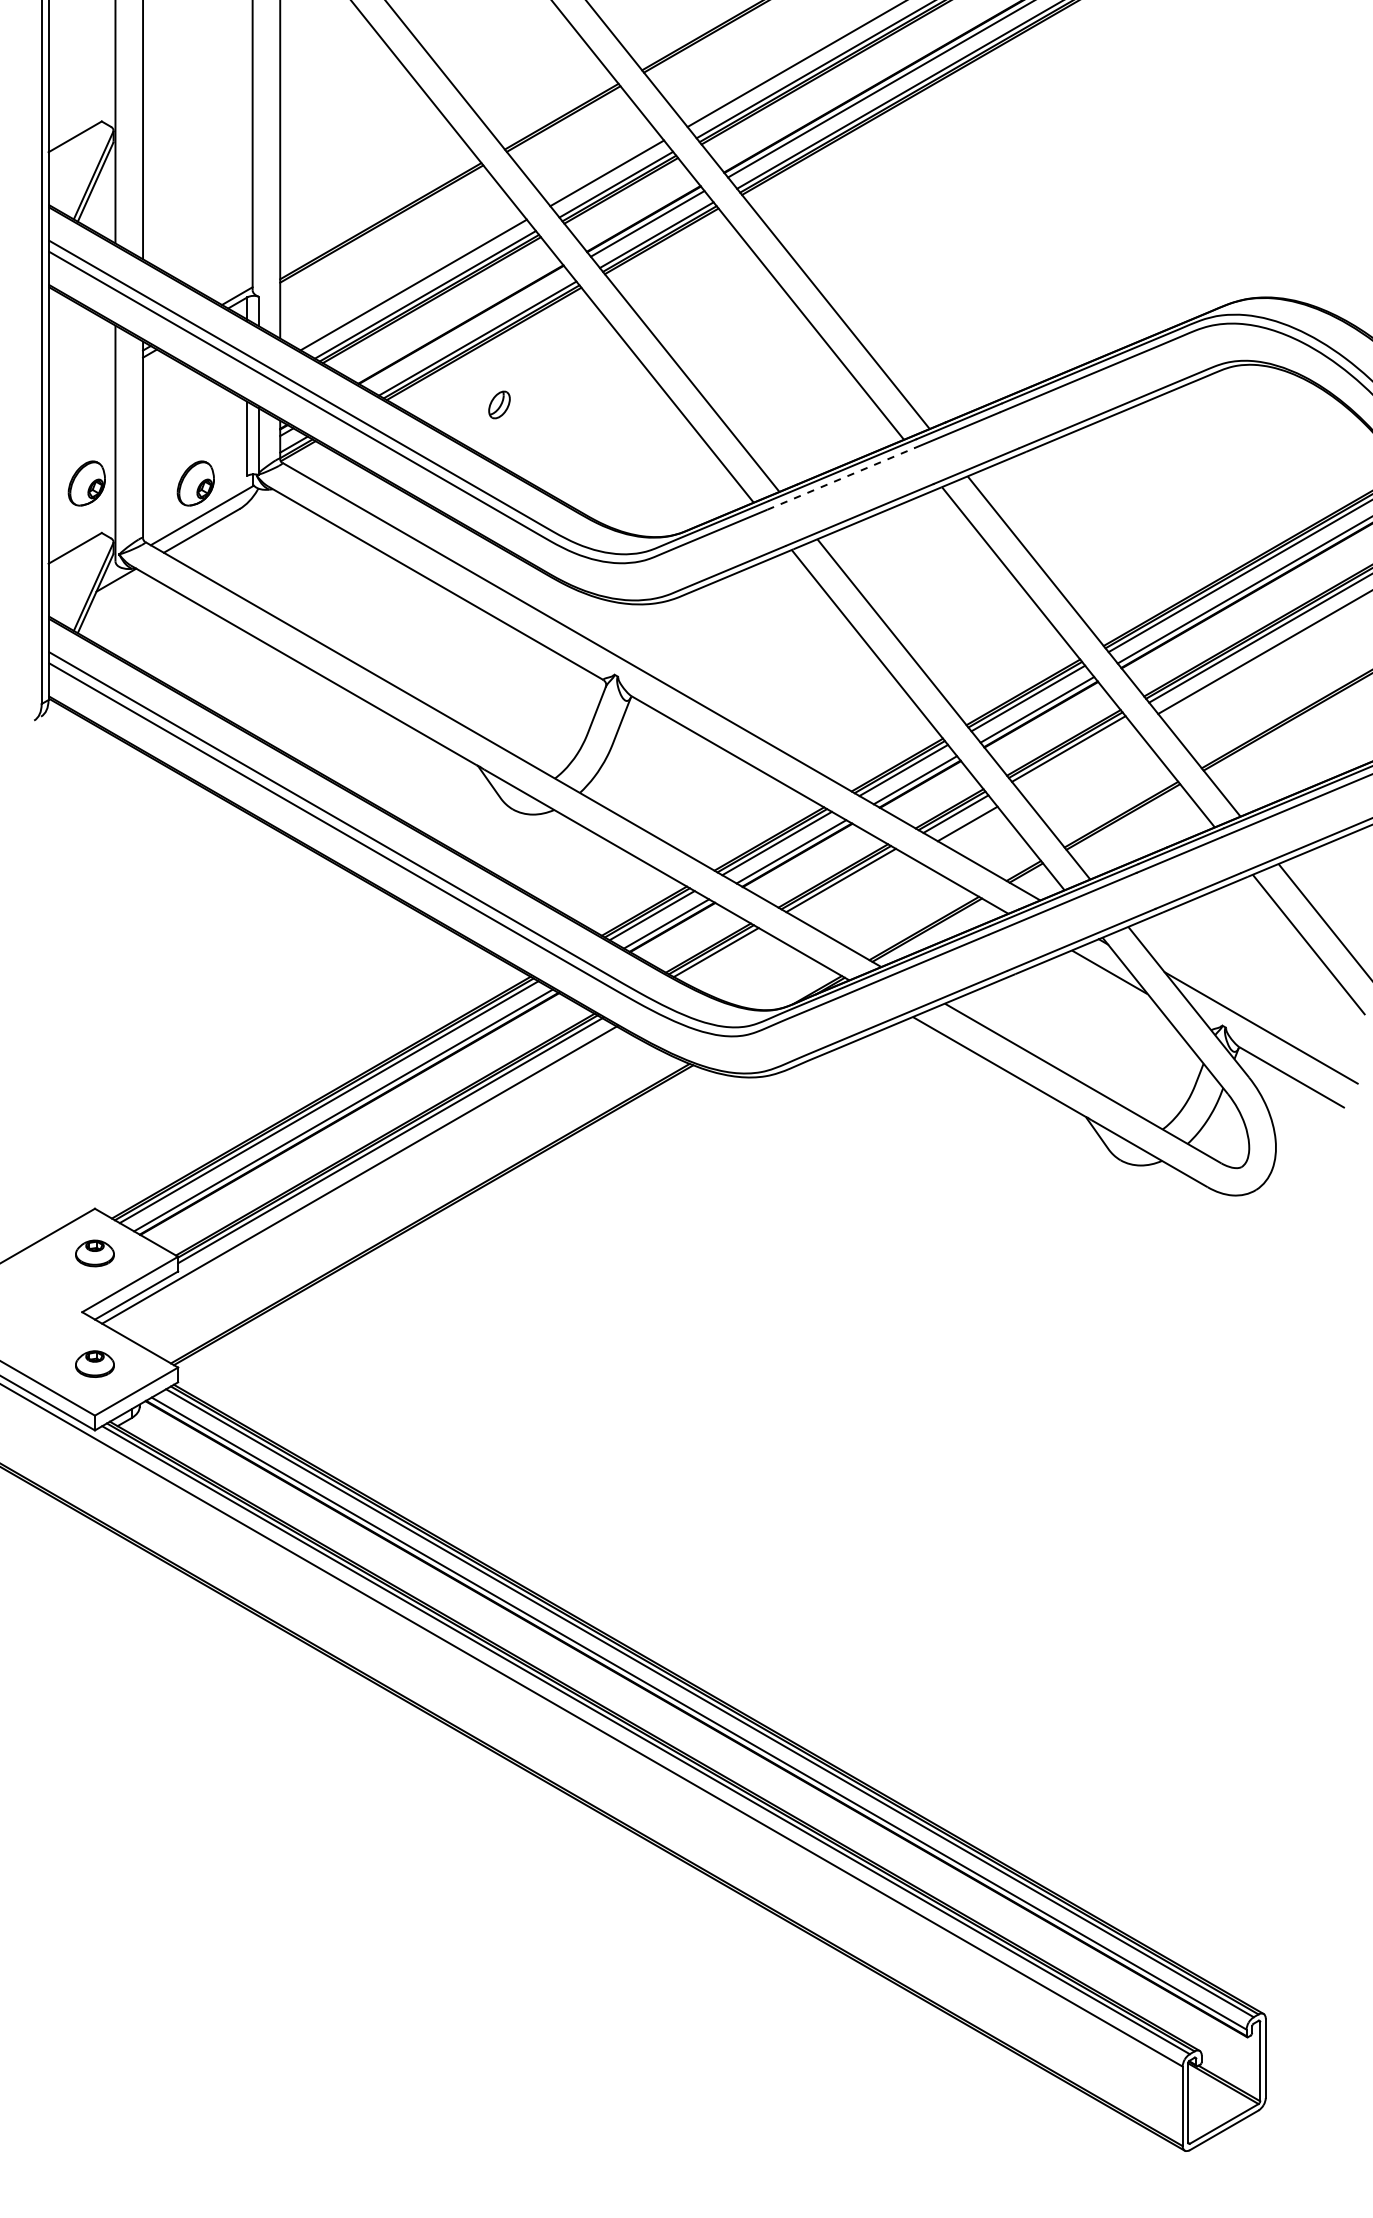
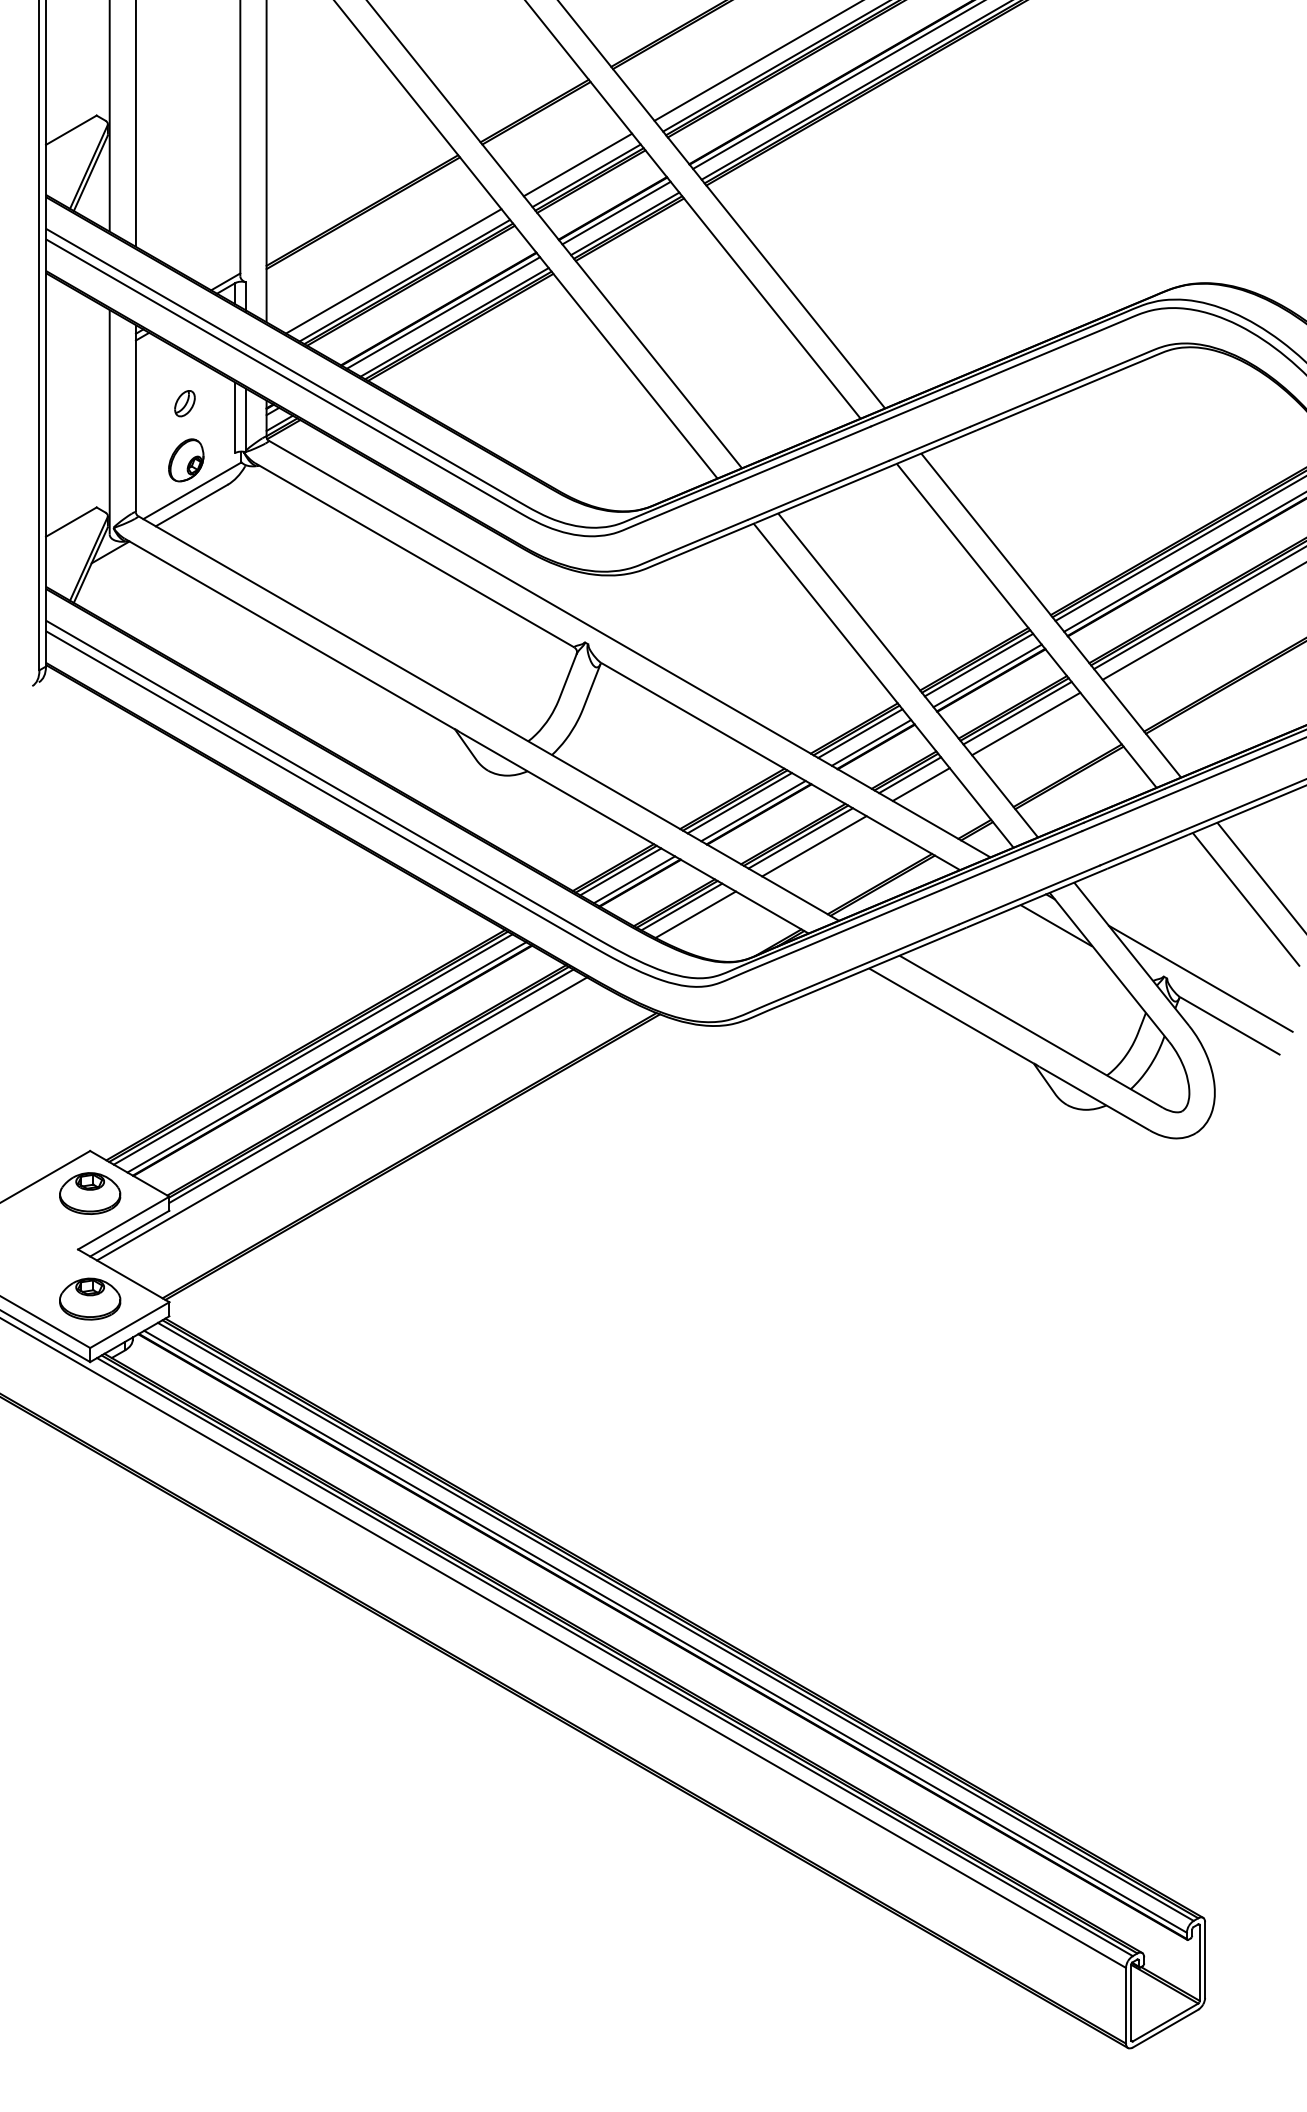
line: (465, 328) -> (443, 312), added
part: (499, 404) -> (184, 403), moved
line: (841, 478) -> (801, 455), dashed -> solid
part: (86, 483) -> (82, 460), removed
line: (1077, 760) -> (1025, 724), added
line: (855, 888) -> (814, 846), added
line: (730, 960) -> (695, 914), added
part: (94, 1253) -> (89, 1193), size x1.67
part: (94, 1363) -> (89, 1298), size x1.67

